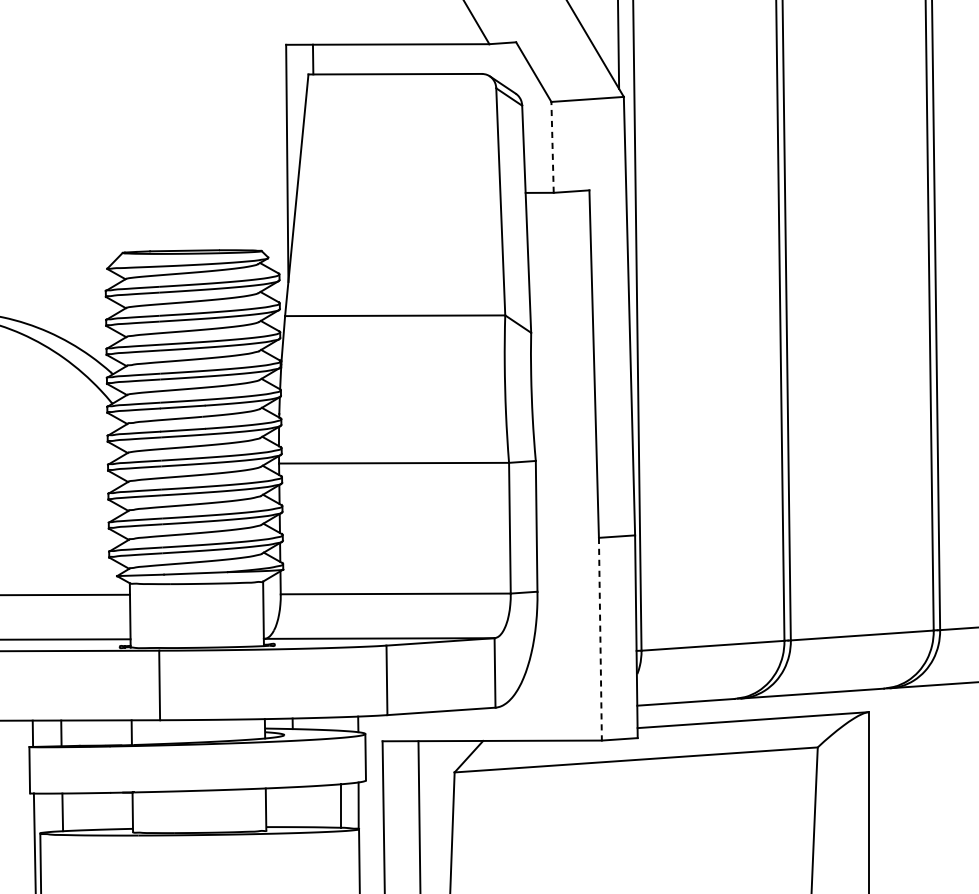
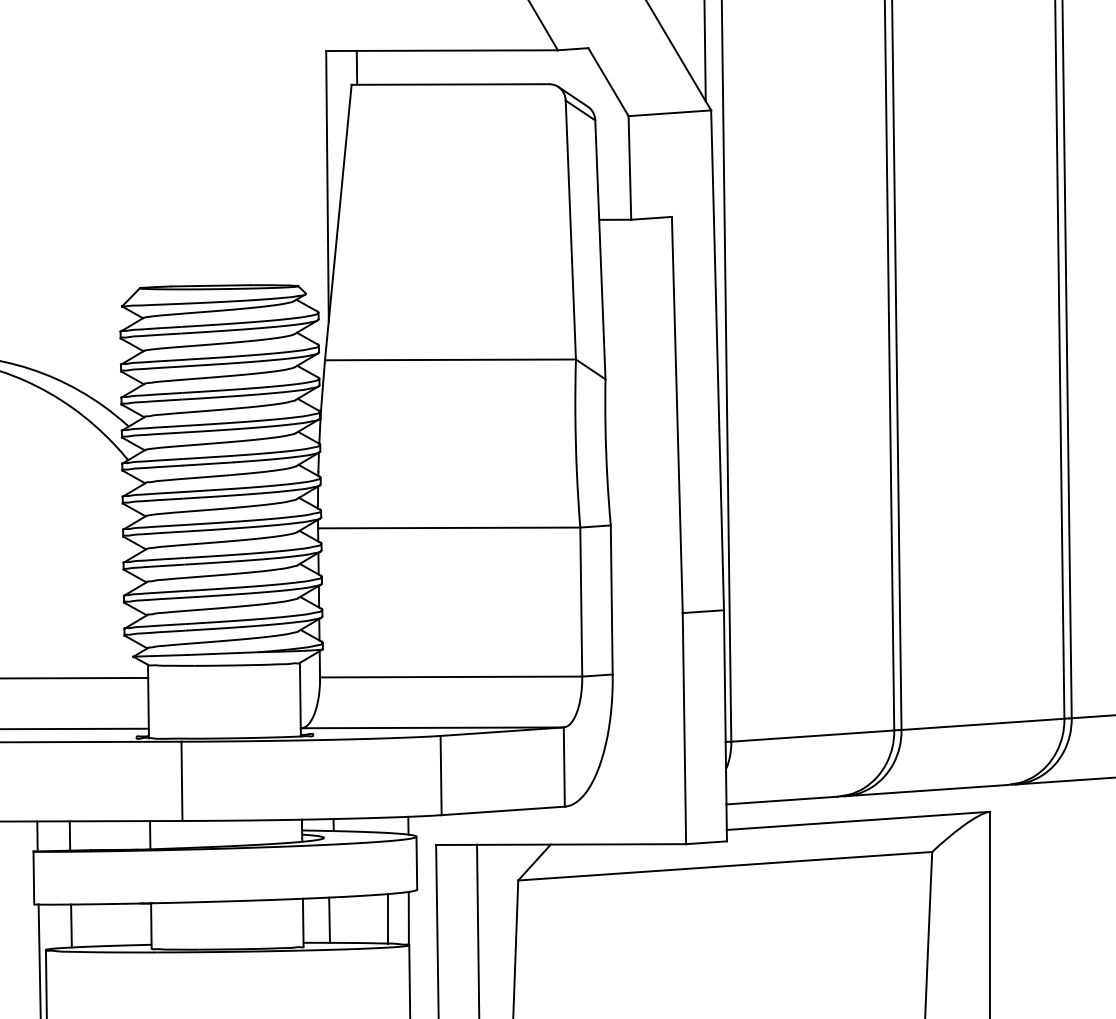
line: (552, 146) -> (629, 167), dashed -> solid
line: (600, 639) -> (684, 728), dashed -> solid
line: (289, 806) -> (329, 919), added

